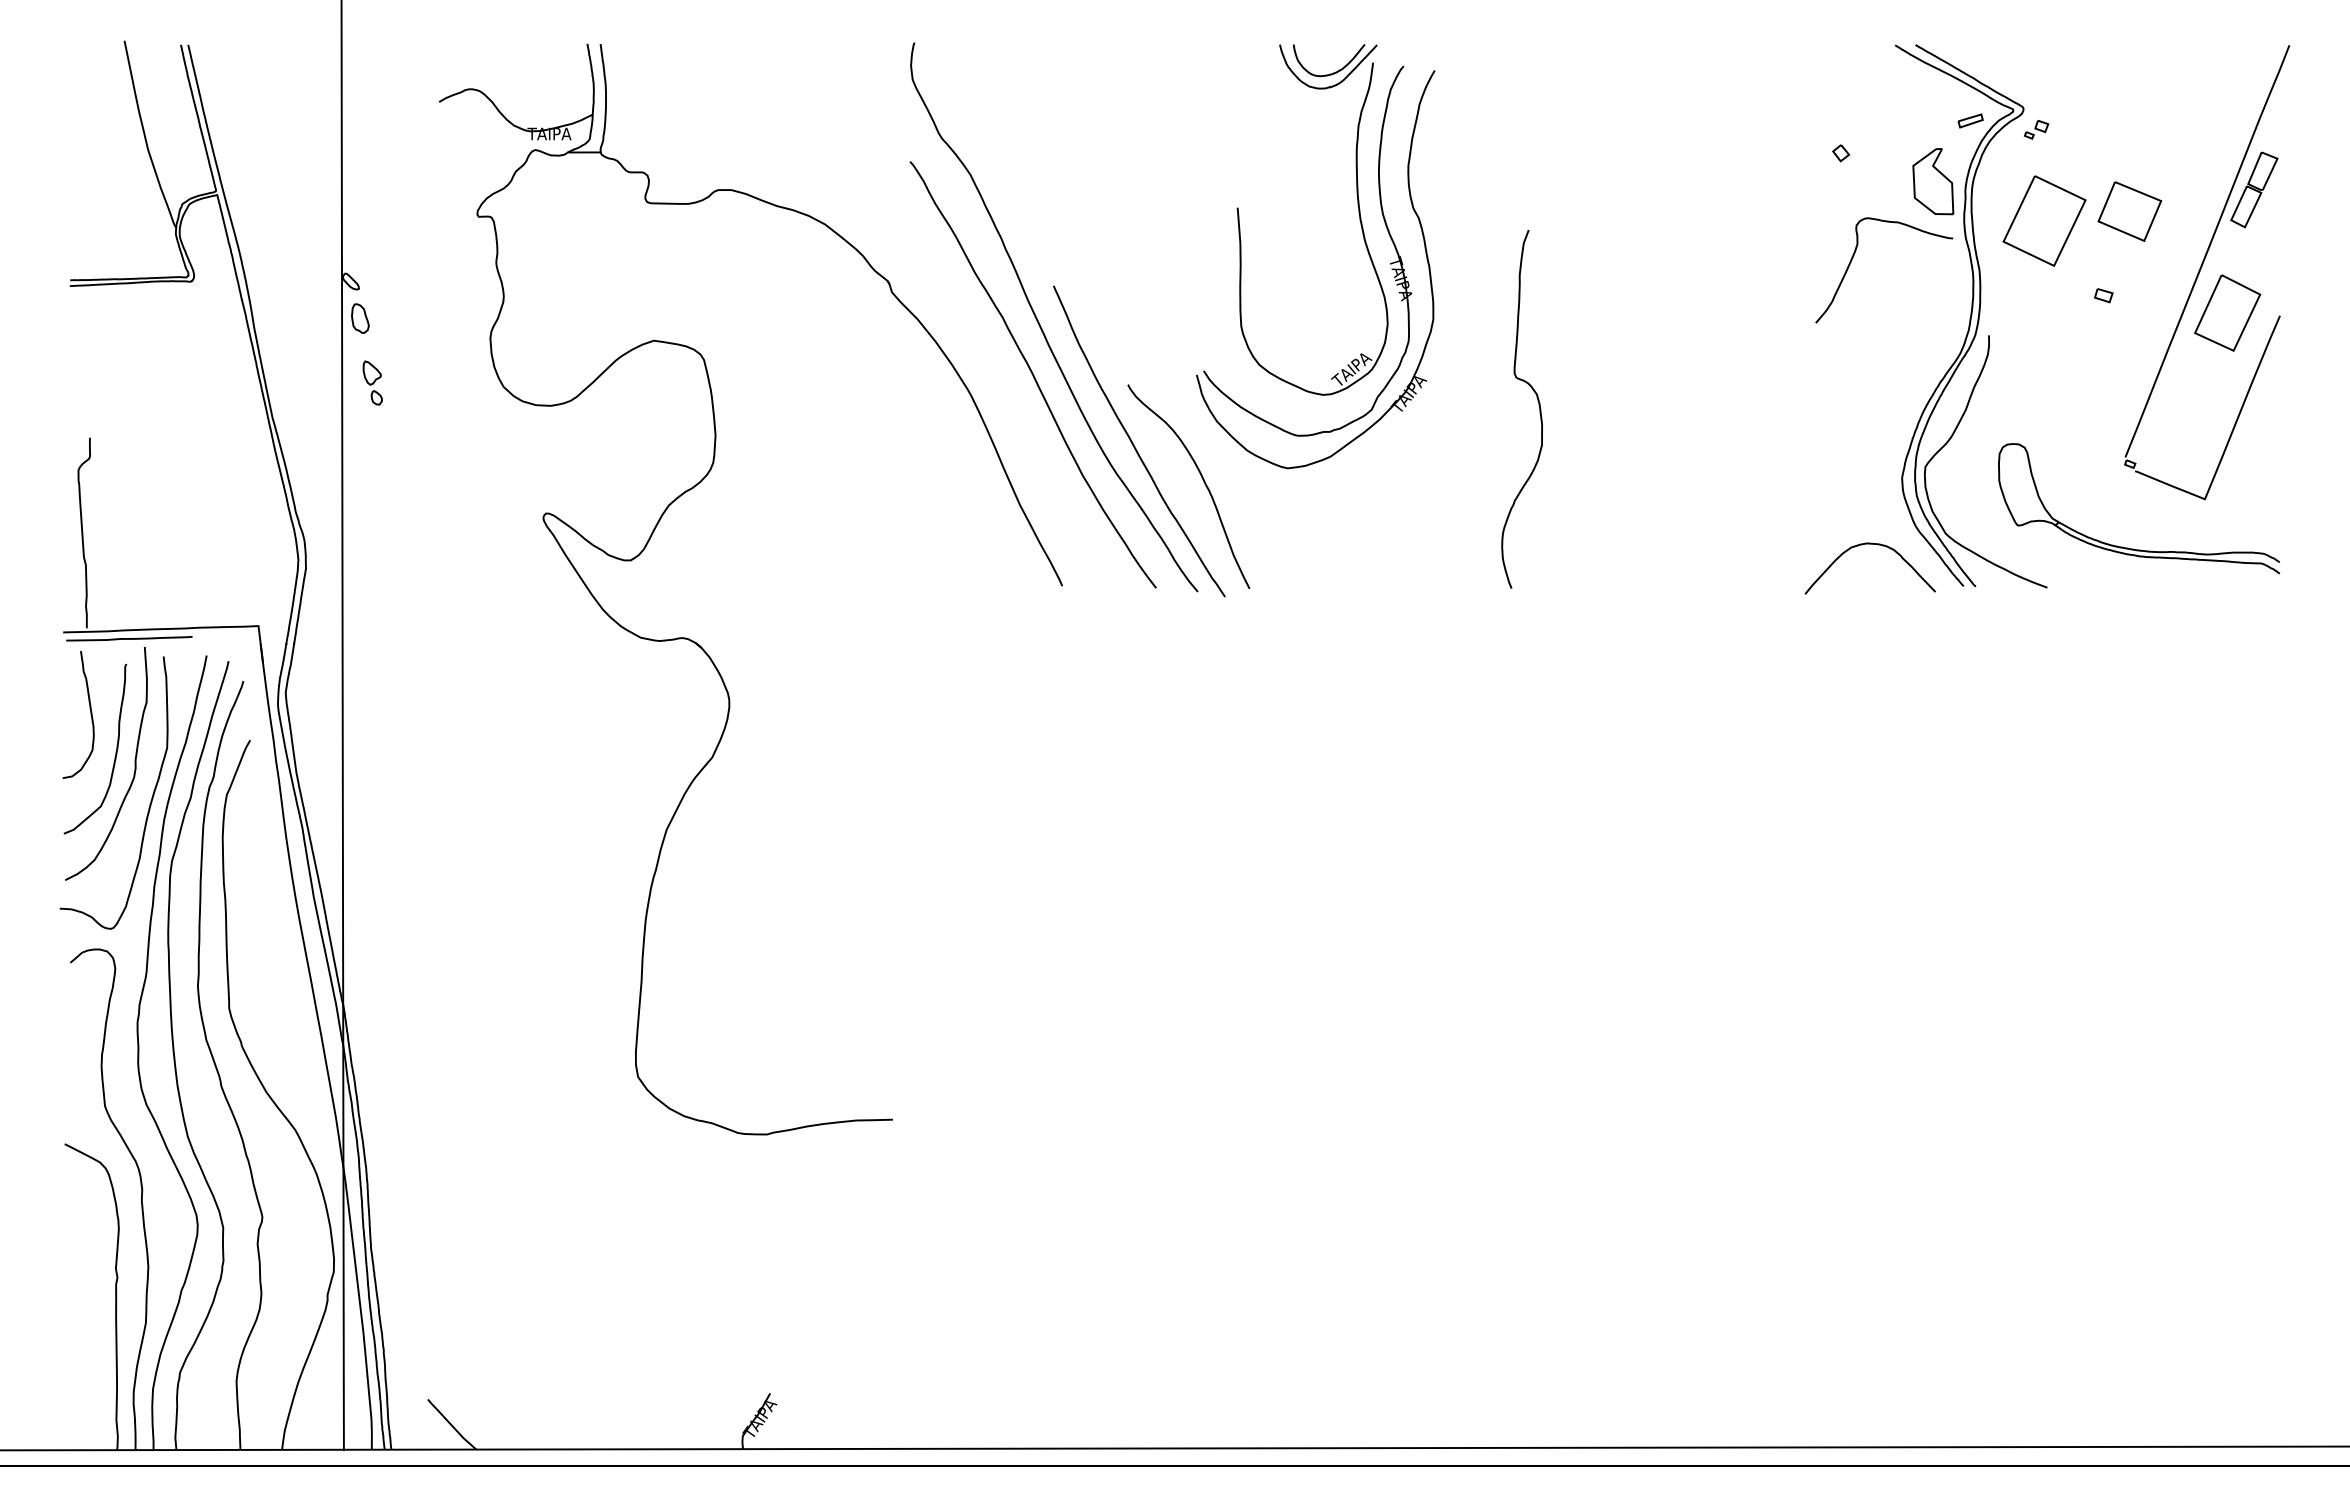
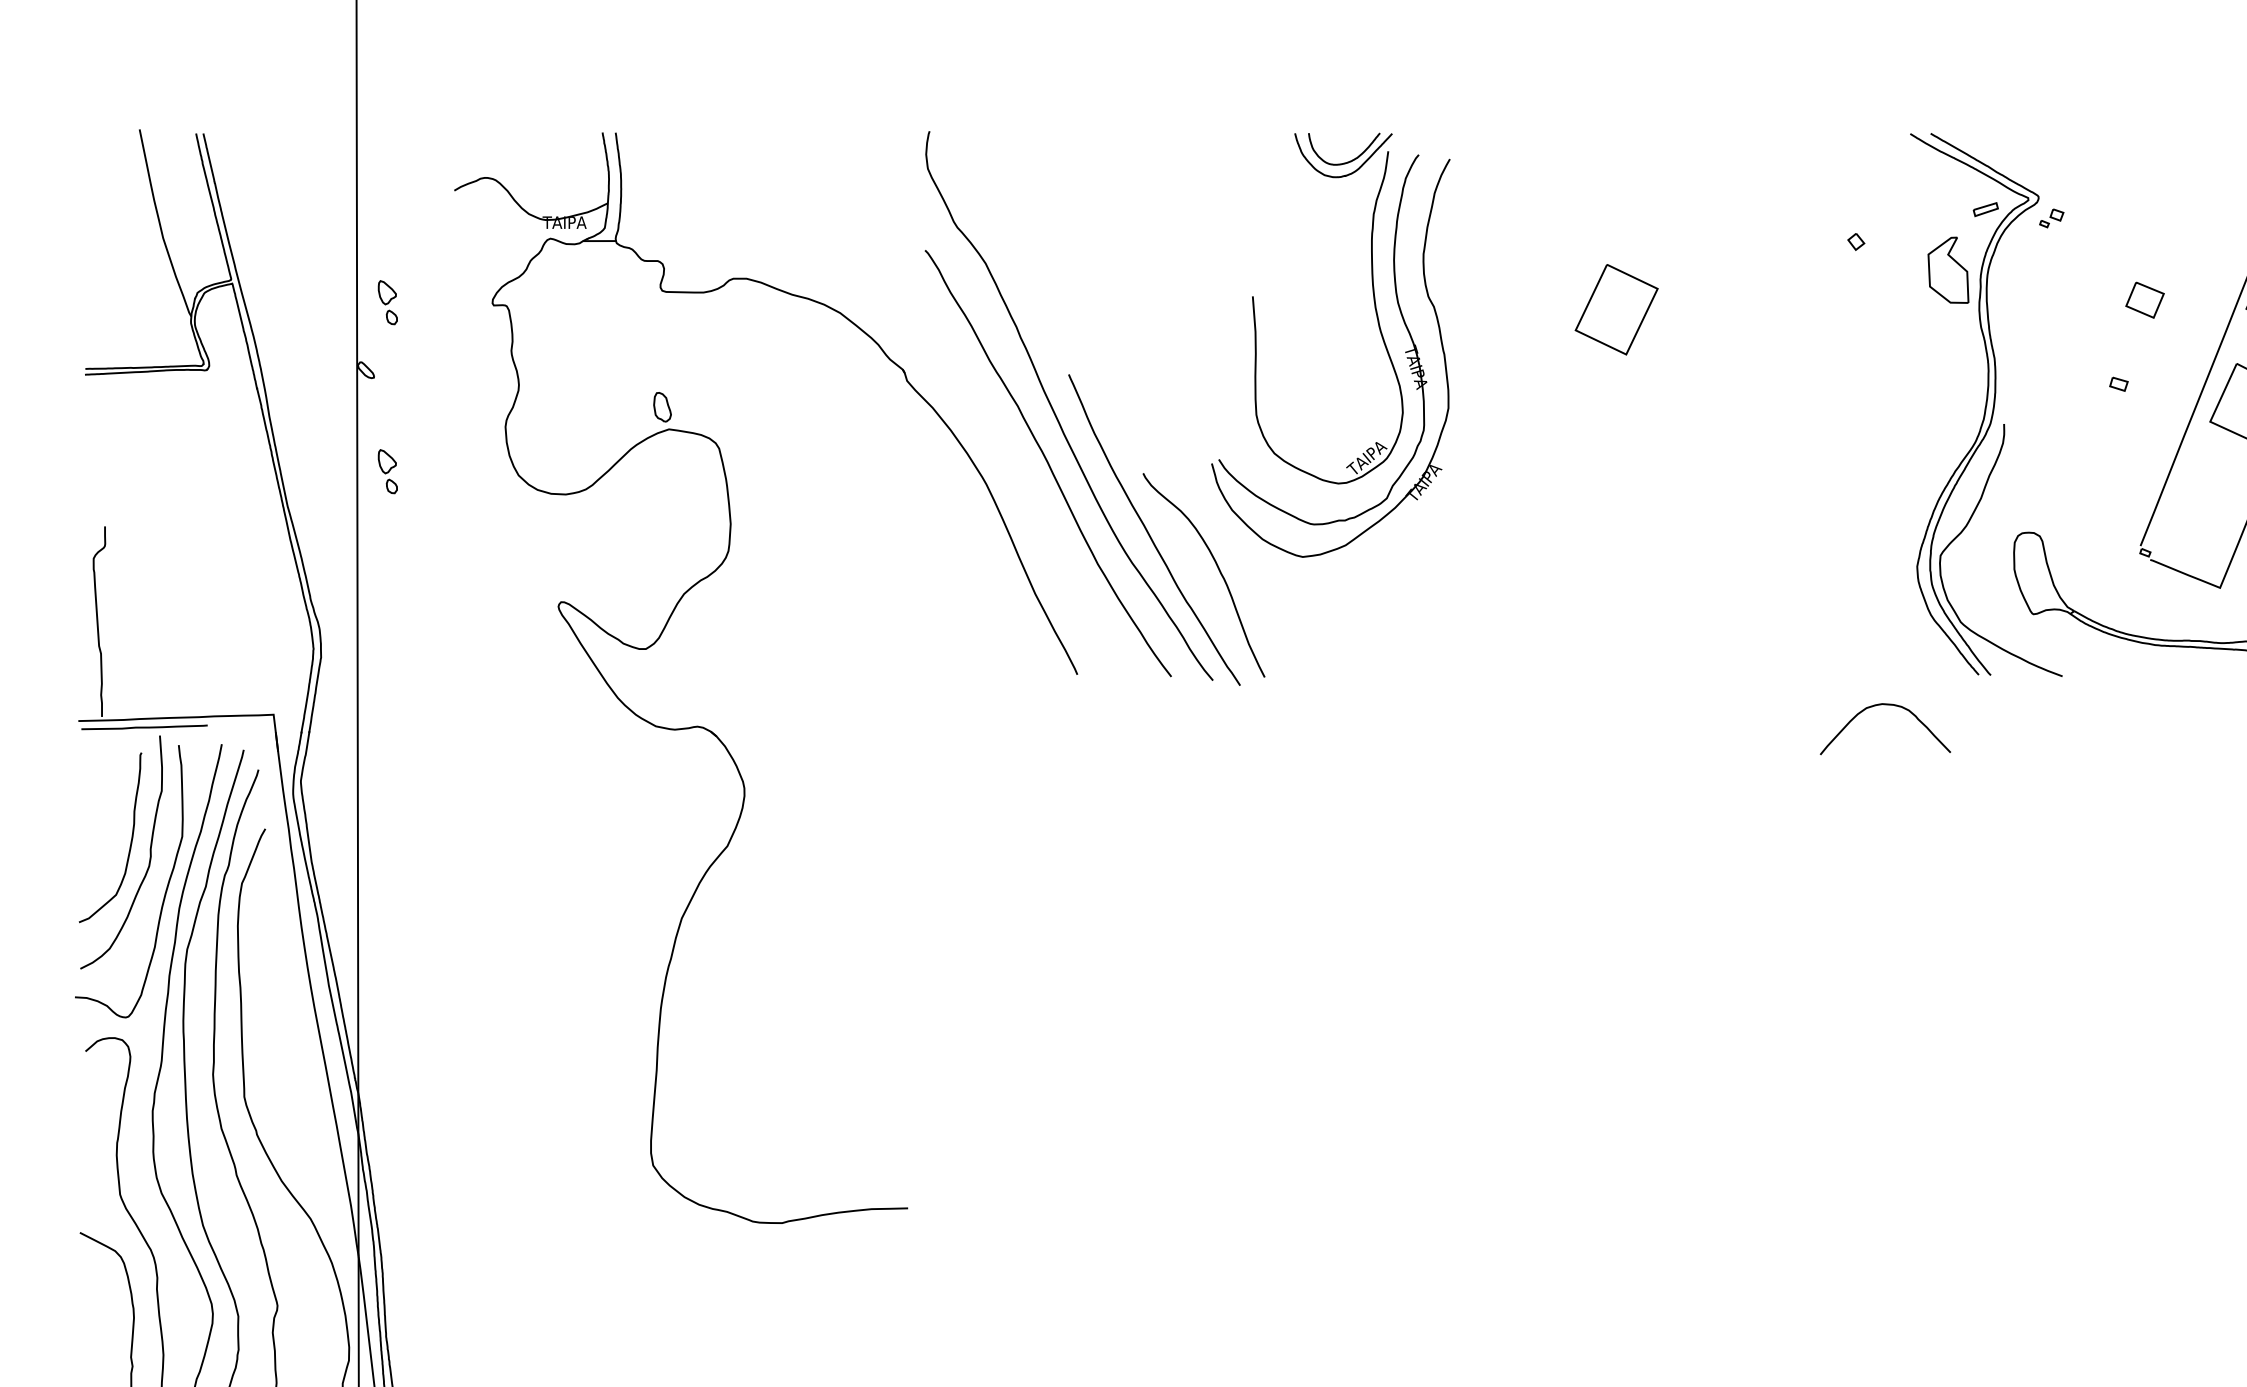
part: (2129, 211) -> (2144, 300), size x0.6
part: (372, 213) -> (387, 302), added
part: (2044, 220) -> (1616, 309), moved
curve: (1853, 258) -> (1868, 347), removed
part: (360, 318) -> (662, 407), moved
curve: (1538, 405) -> (1553, 494), removed
curve: (1869, 544) -> (1884, 705), moved
curve: (90, 714) -> (105, 803), removed

